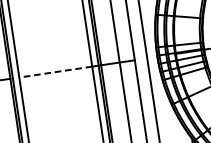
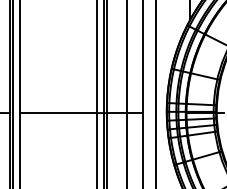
line: (55, 72) -> (58, 113), dashed -> solid

